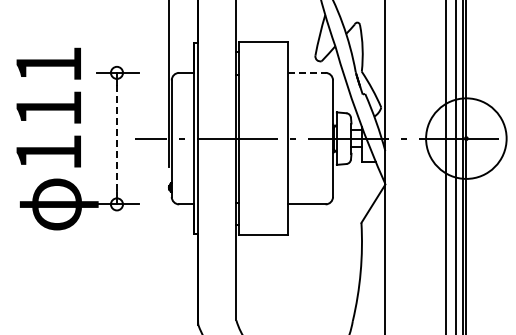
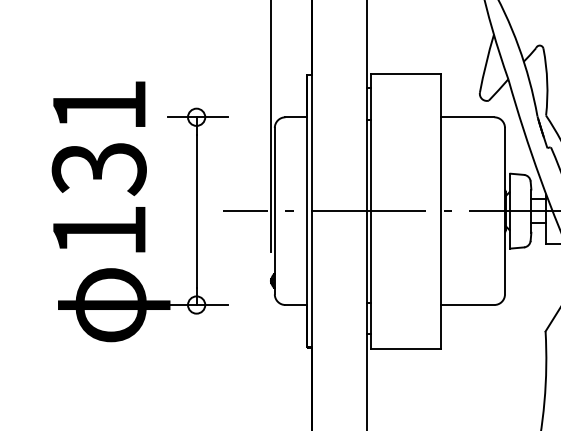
line: (306, 72) -> (467, 116), dashed -> solid
text: (48, 109) -> (98, 169), 111 -> 131
line: (116, 138) -> (195, 210), dashed -> solid

